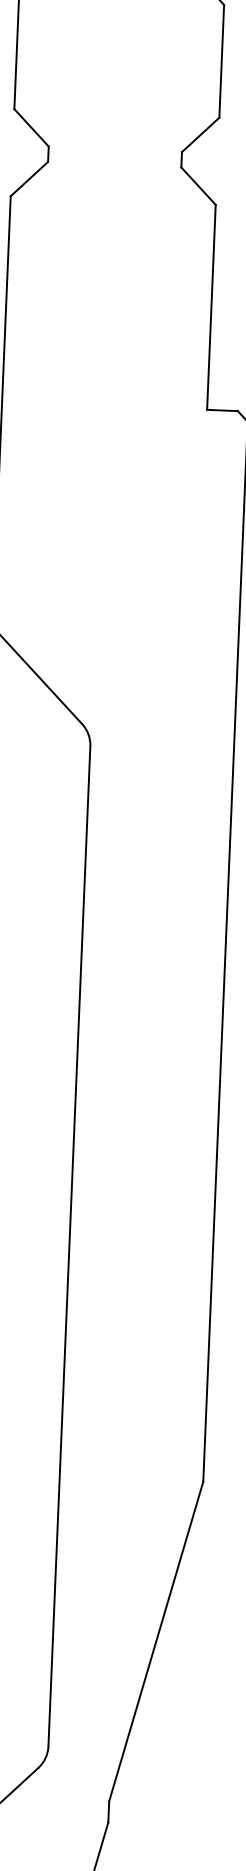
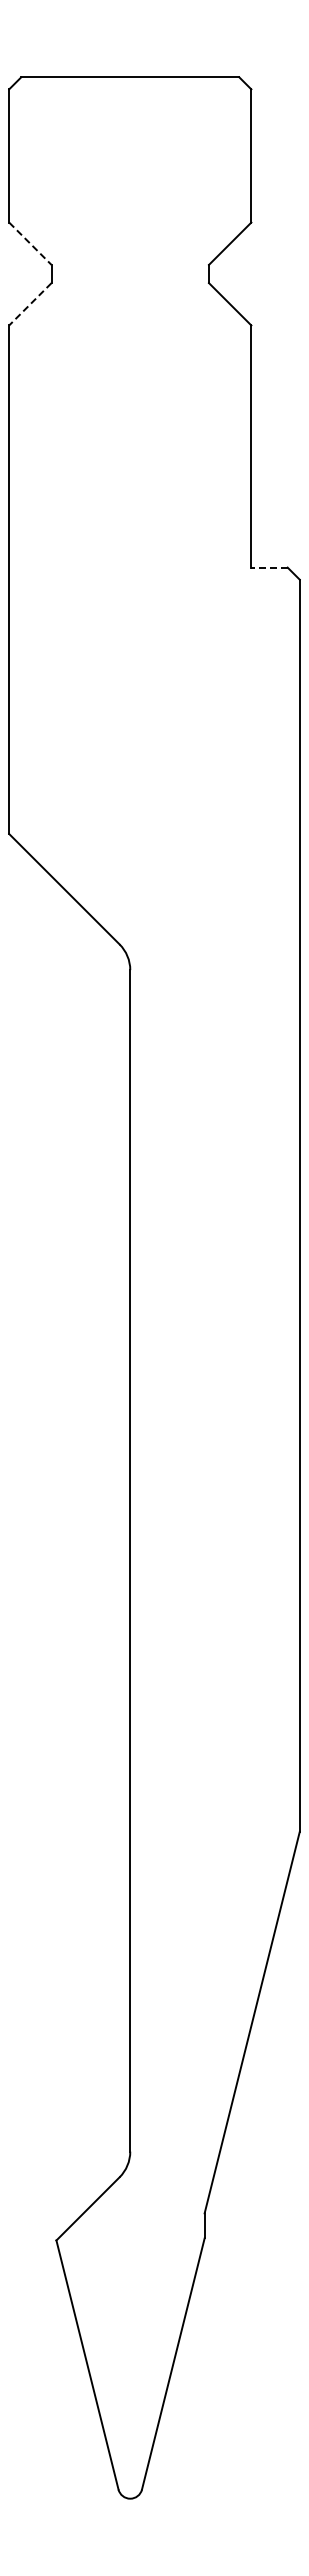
line: (31, 127) -> (30, 243), solid -> dashed
line: (29, 179) -> (30, 304), solid -> dashed
line: (222, 410) -> (269, 567), solid -> dashed

